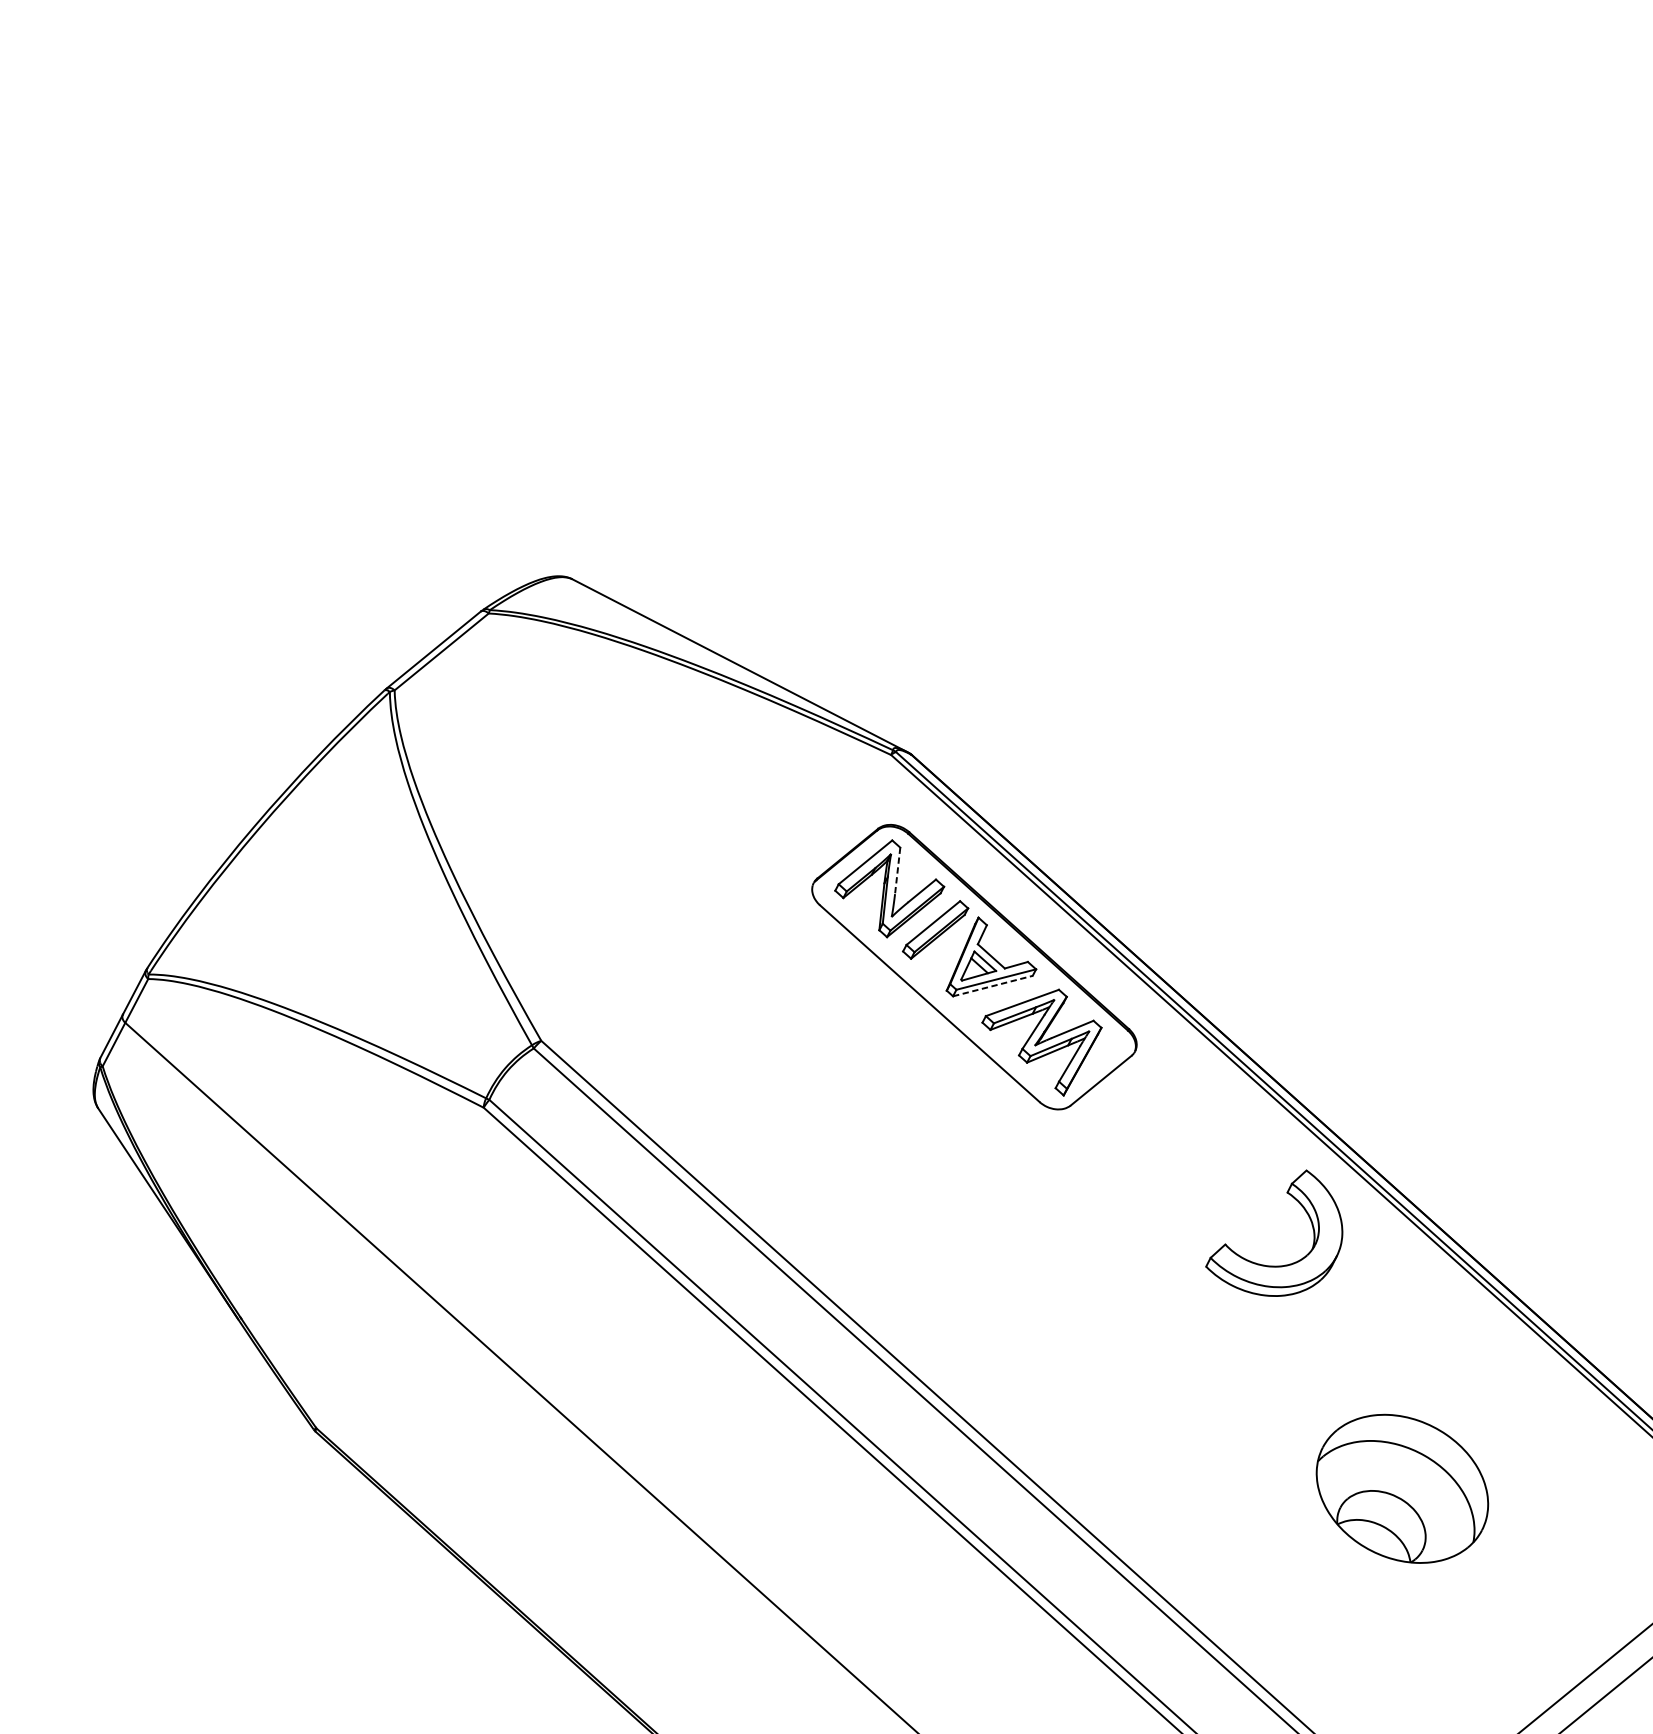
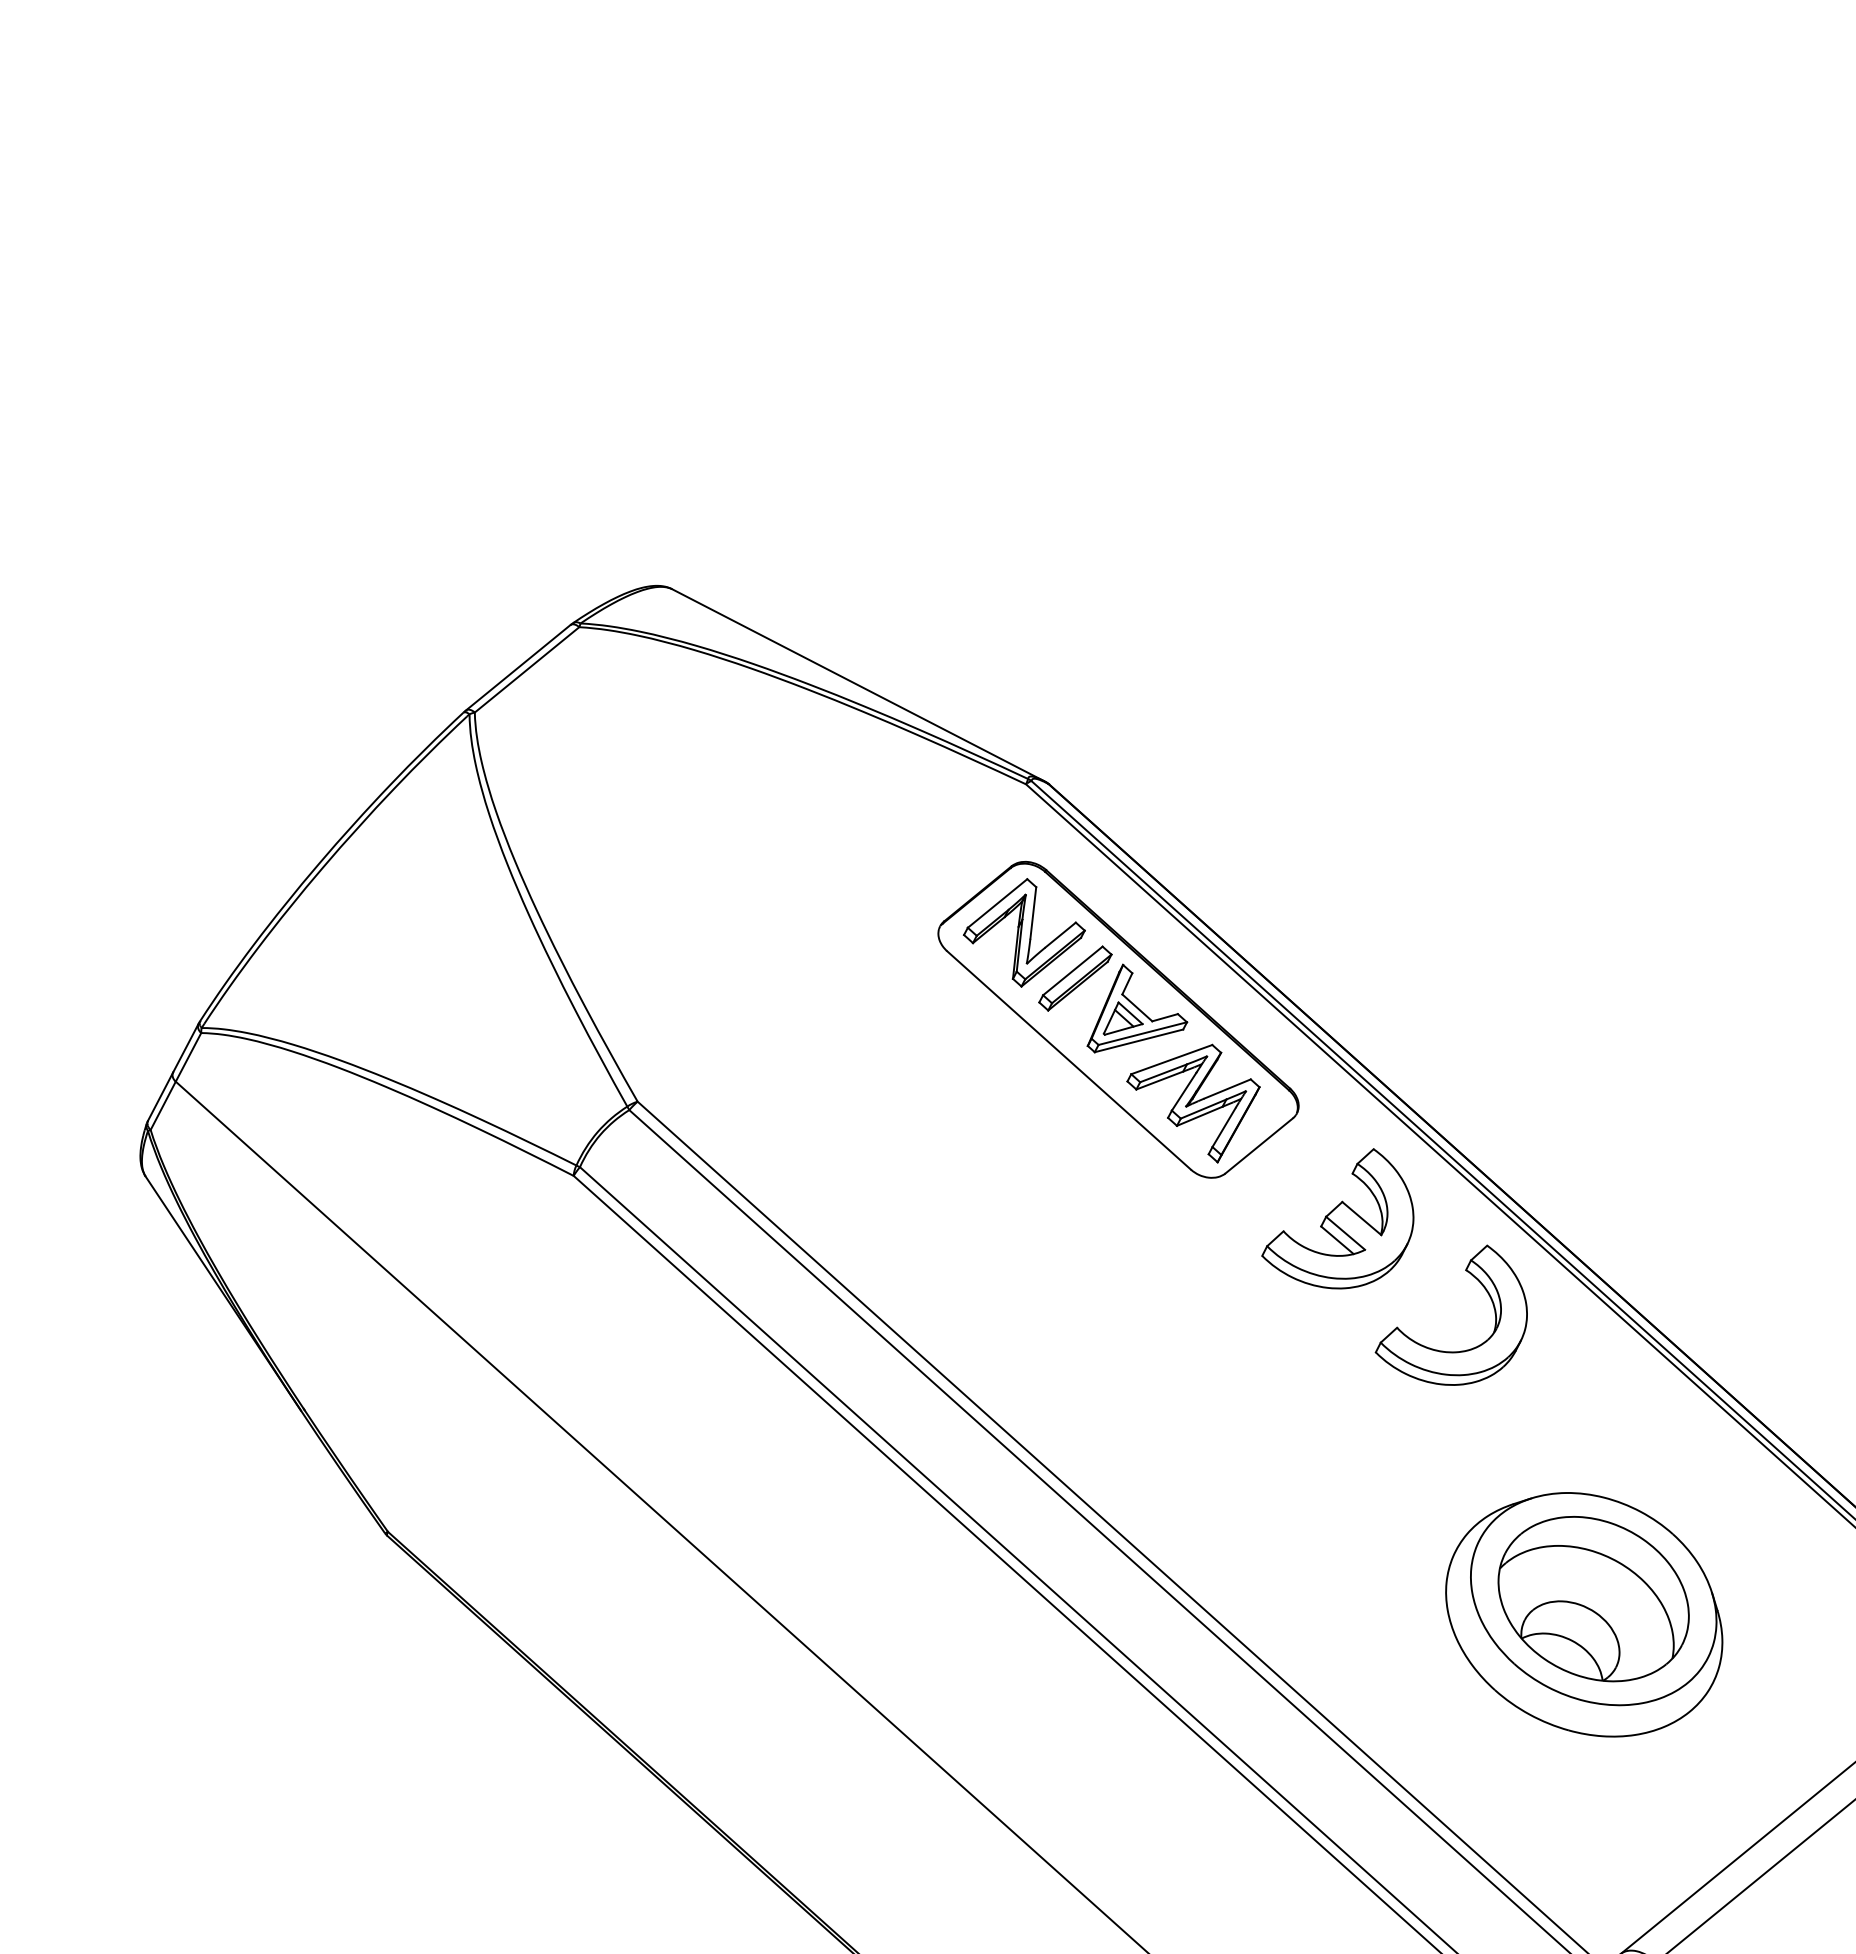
line: (897, 870) -> (1033, 912), dashed -> solid
line: (993, 985) -> (1139, 1040), dashed -> solid
part: (1171, 1146) -> (1337, 1218), added
part: (1394, 1502) -> (1584, 1614), added

